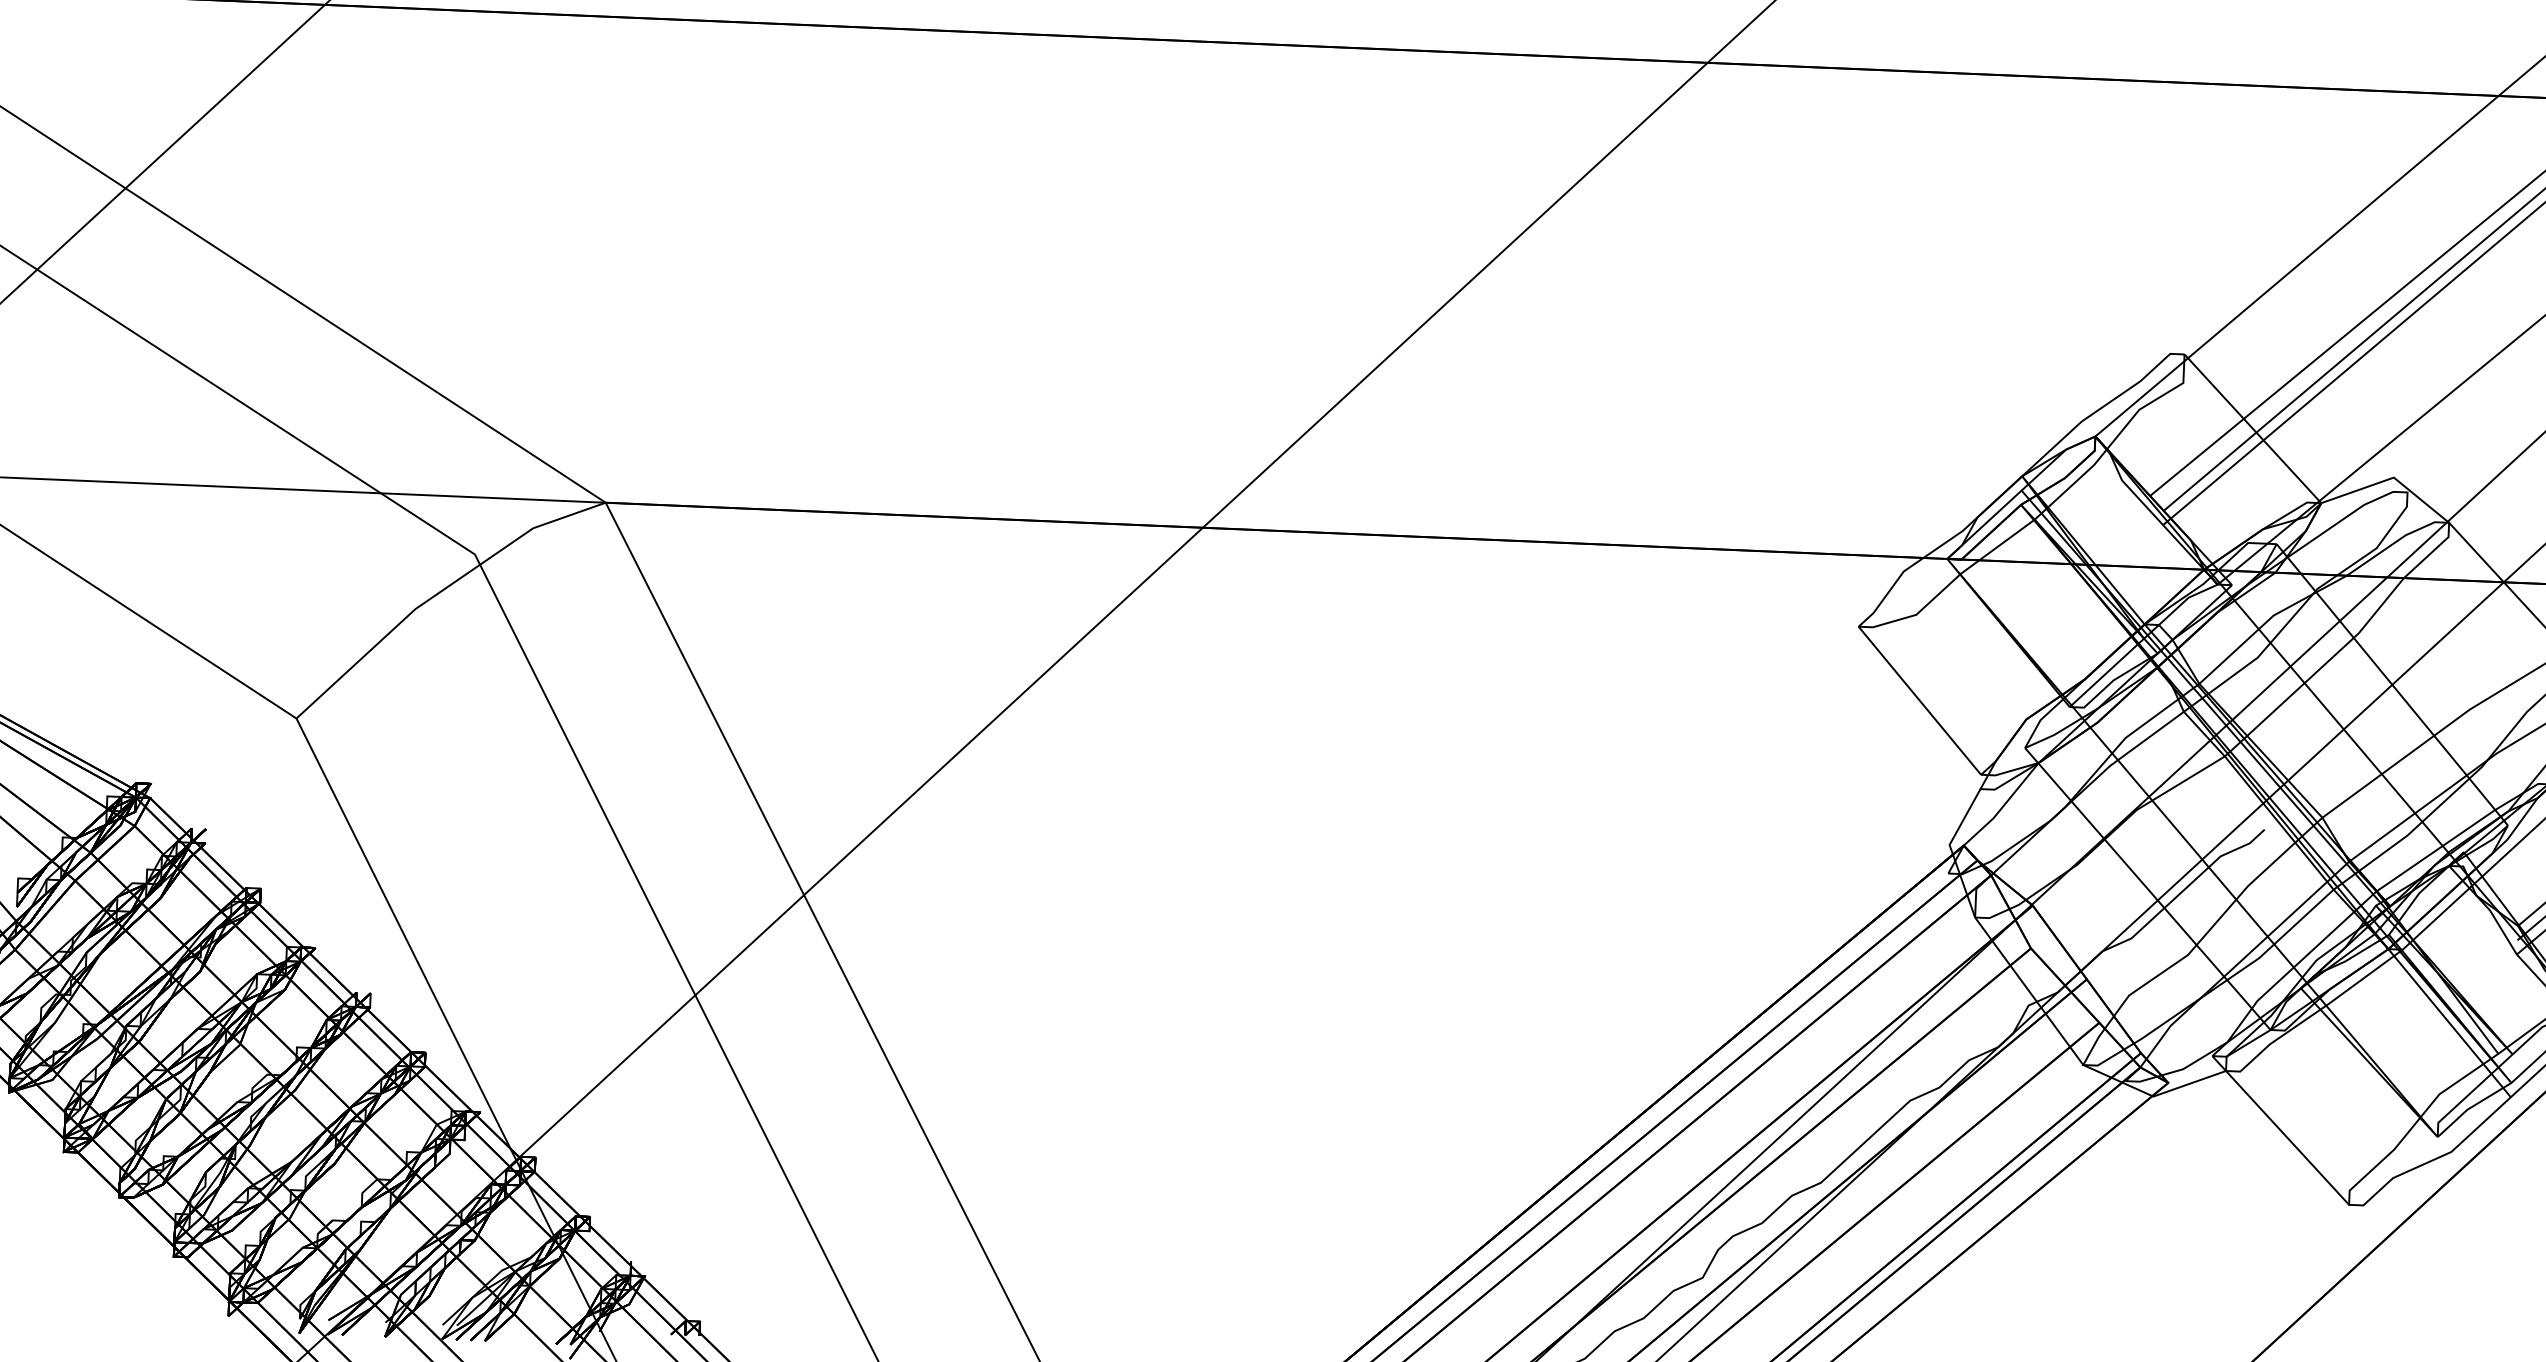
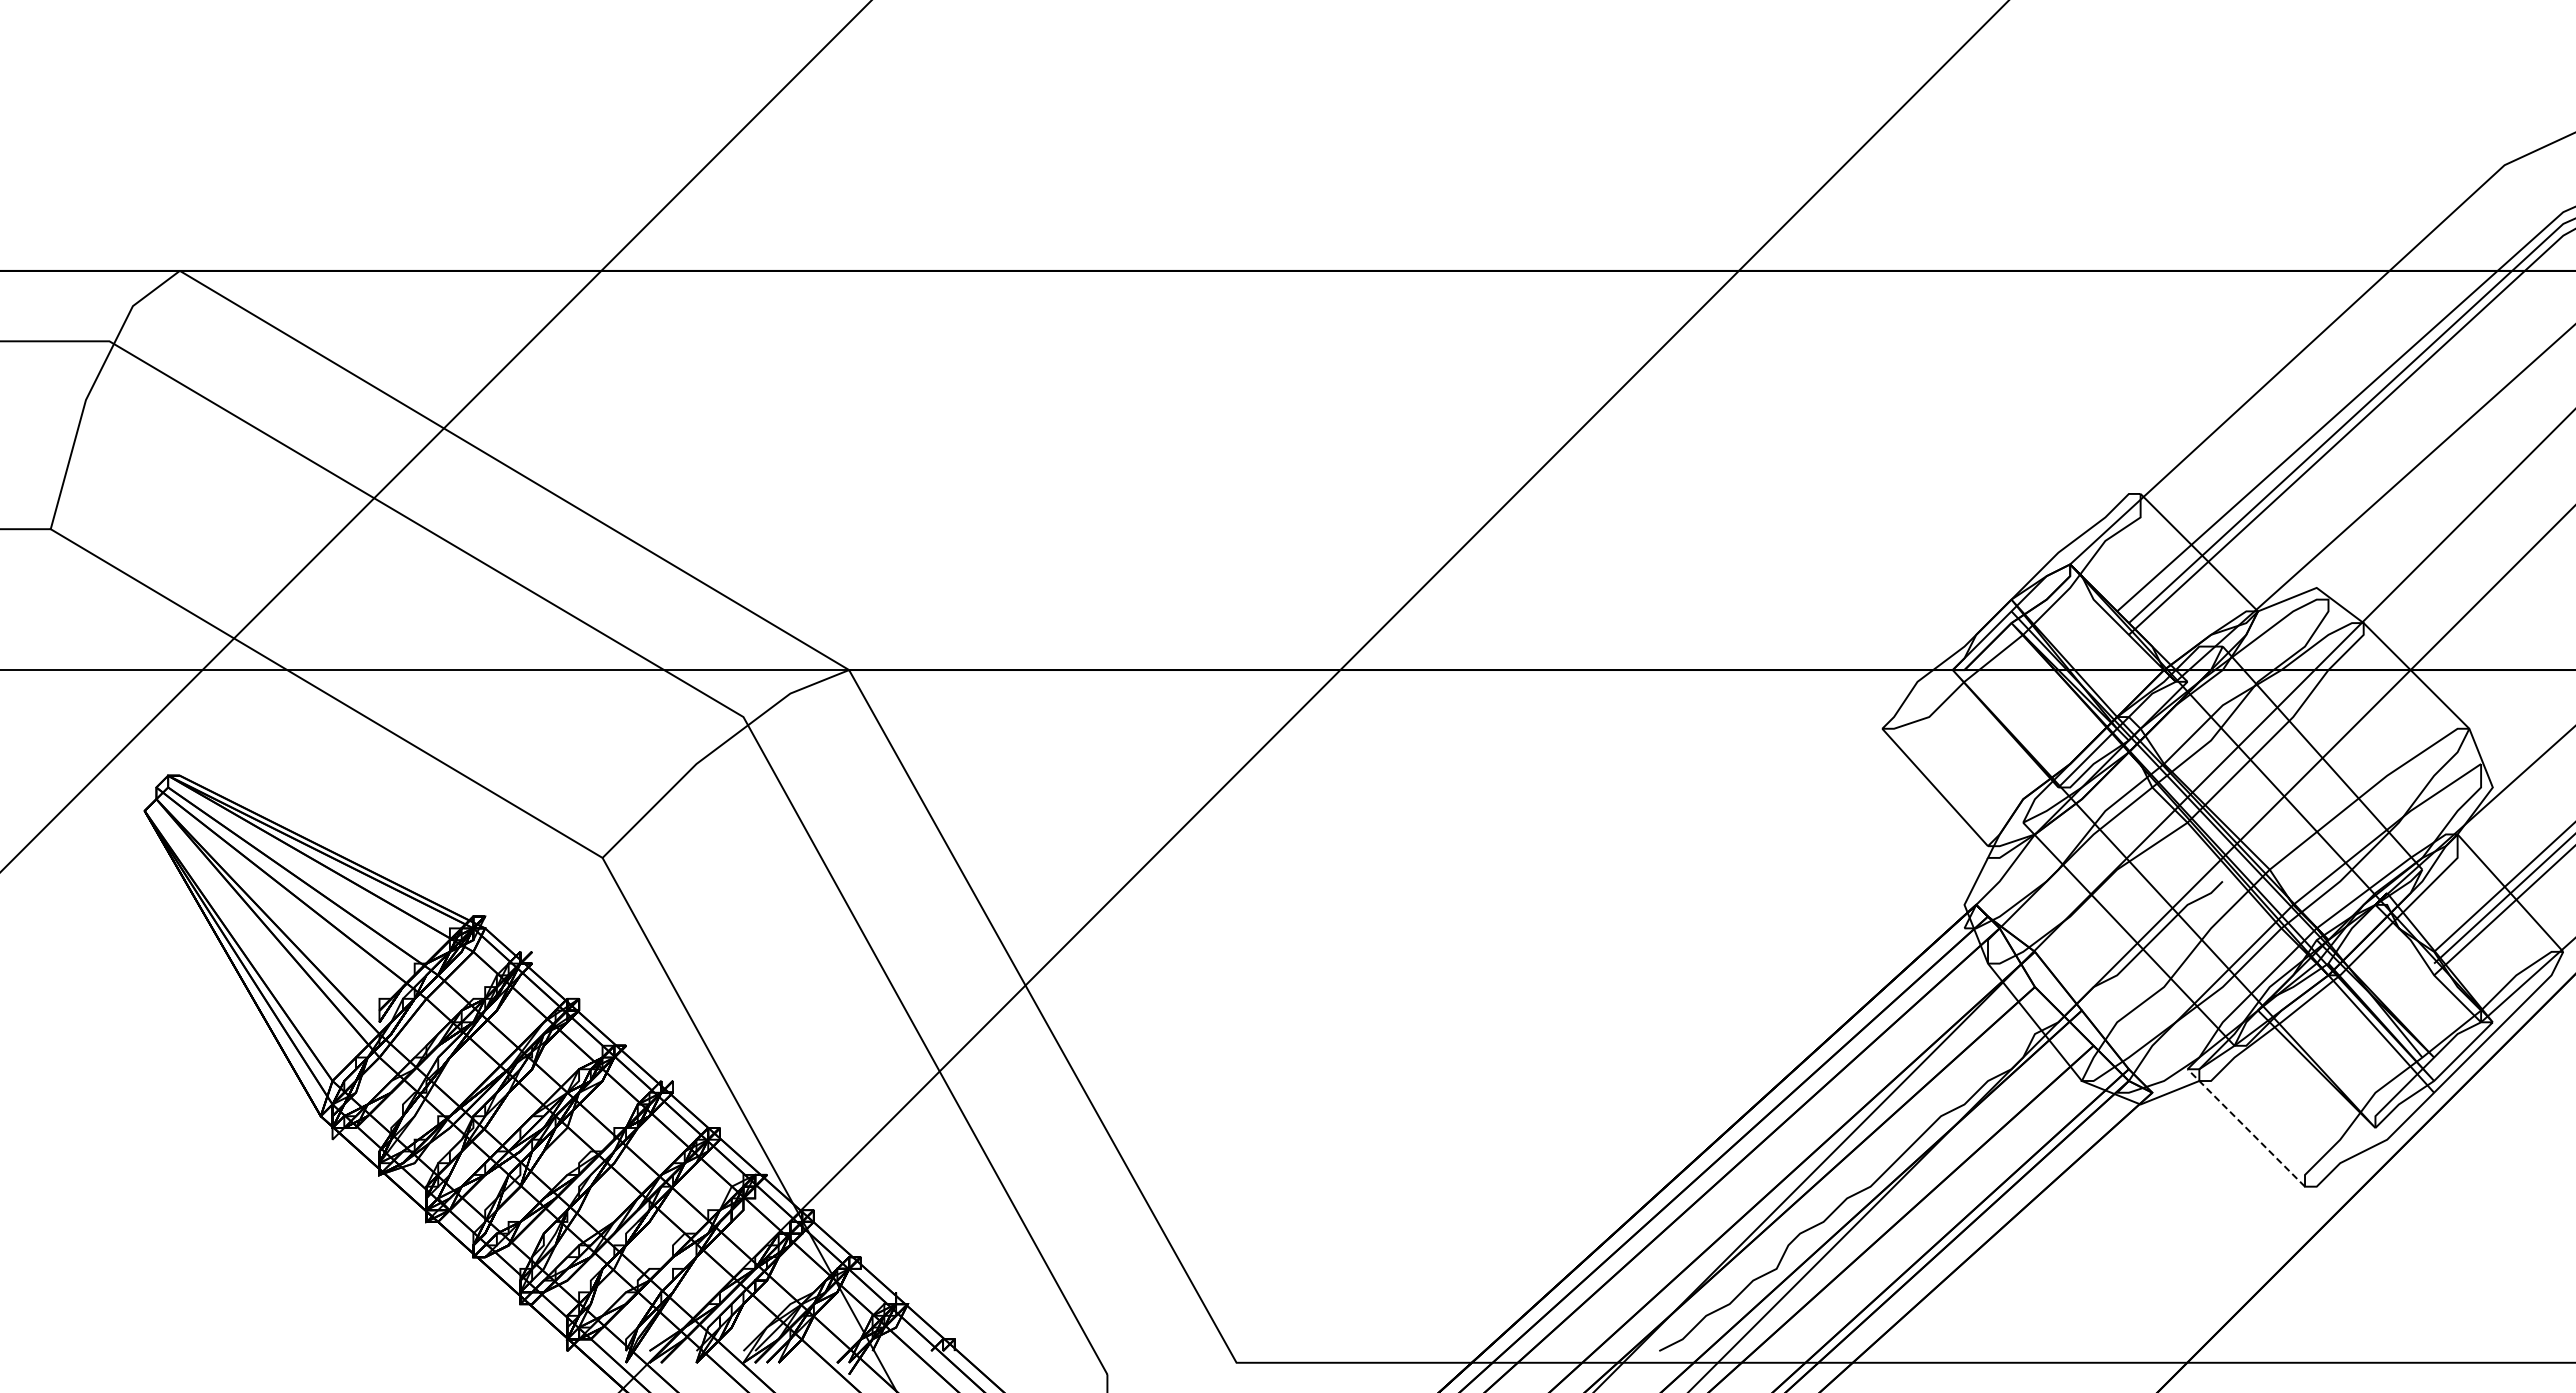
line: (2279, 1129) -> (2245, 1127), solid -> dashed

